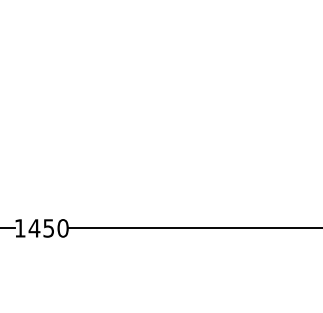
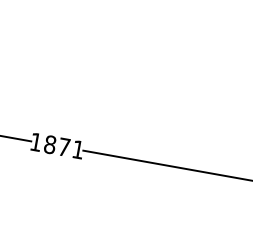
text: (48, 228) -> (63, 147), 1450 -> 1871

